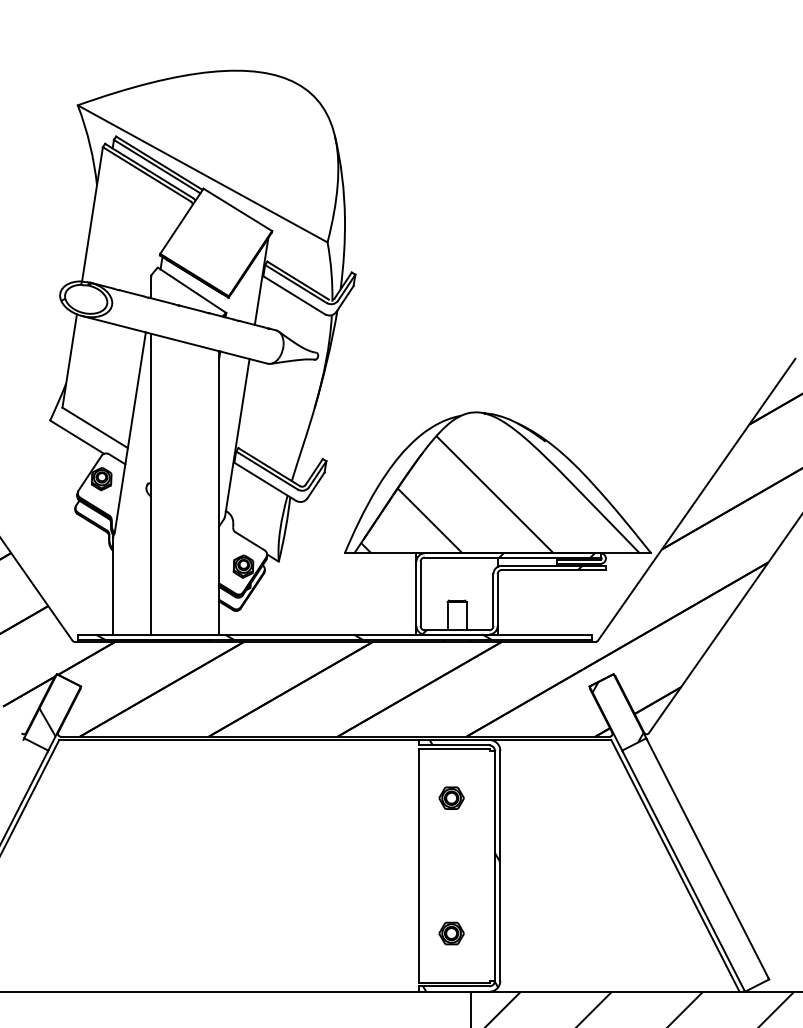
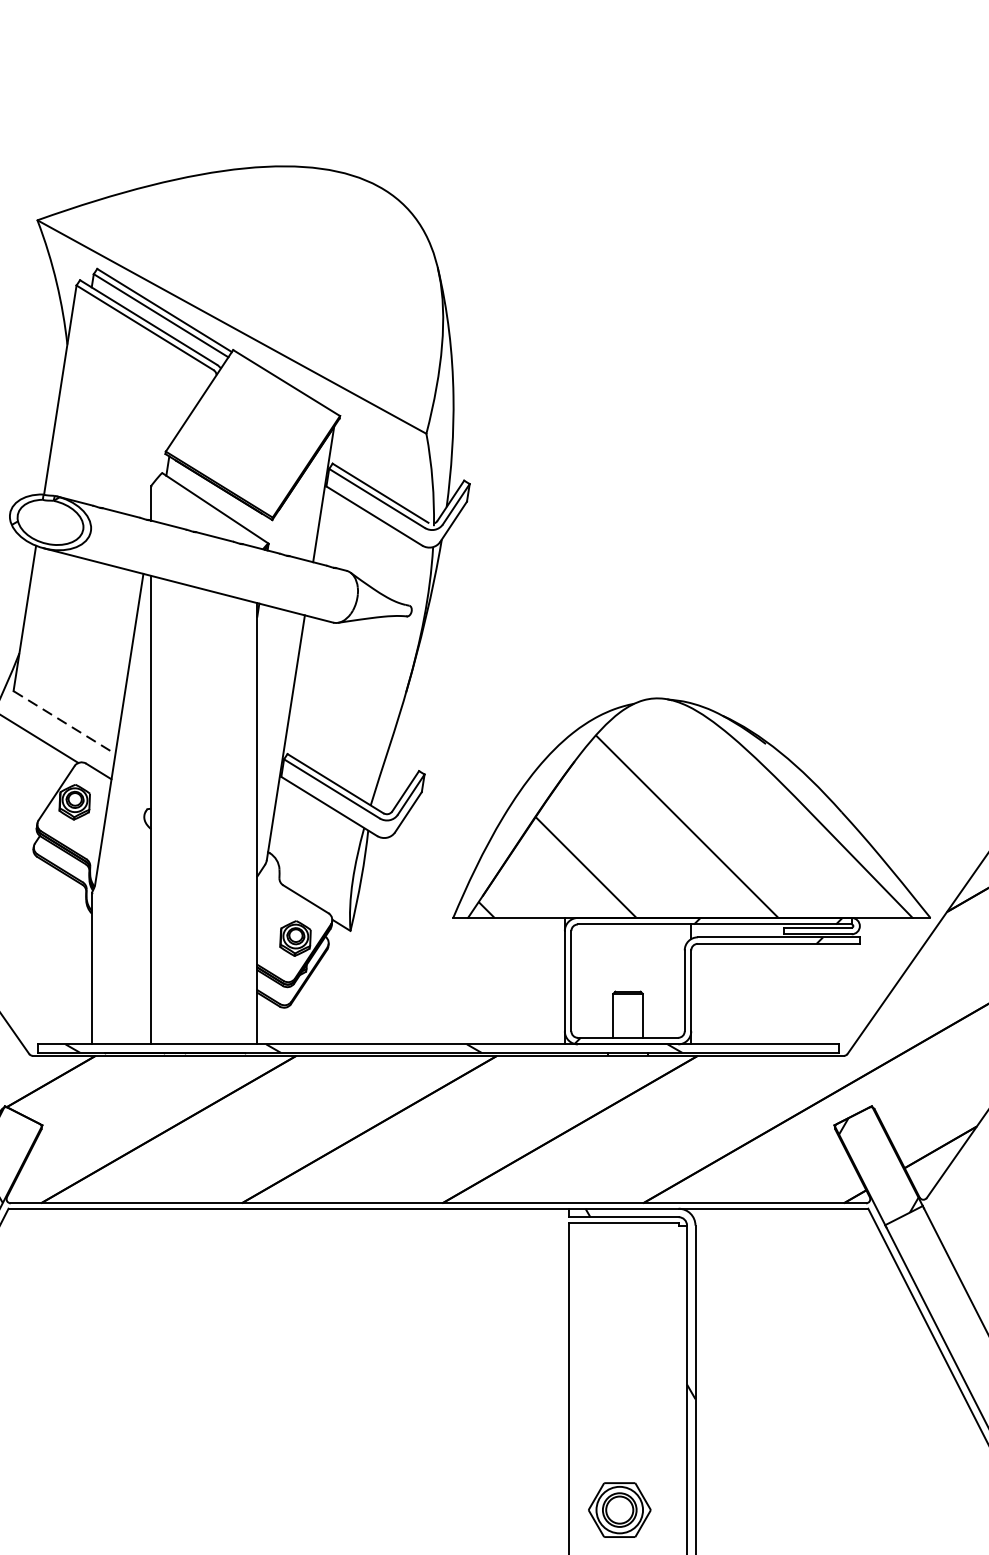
line: (95, 428) -> (65, 723), solid -> dashed
part: (451, 797) -> (619, 1298), removed
part: (451, 933) -> (619, 1509), size x1.6

